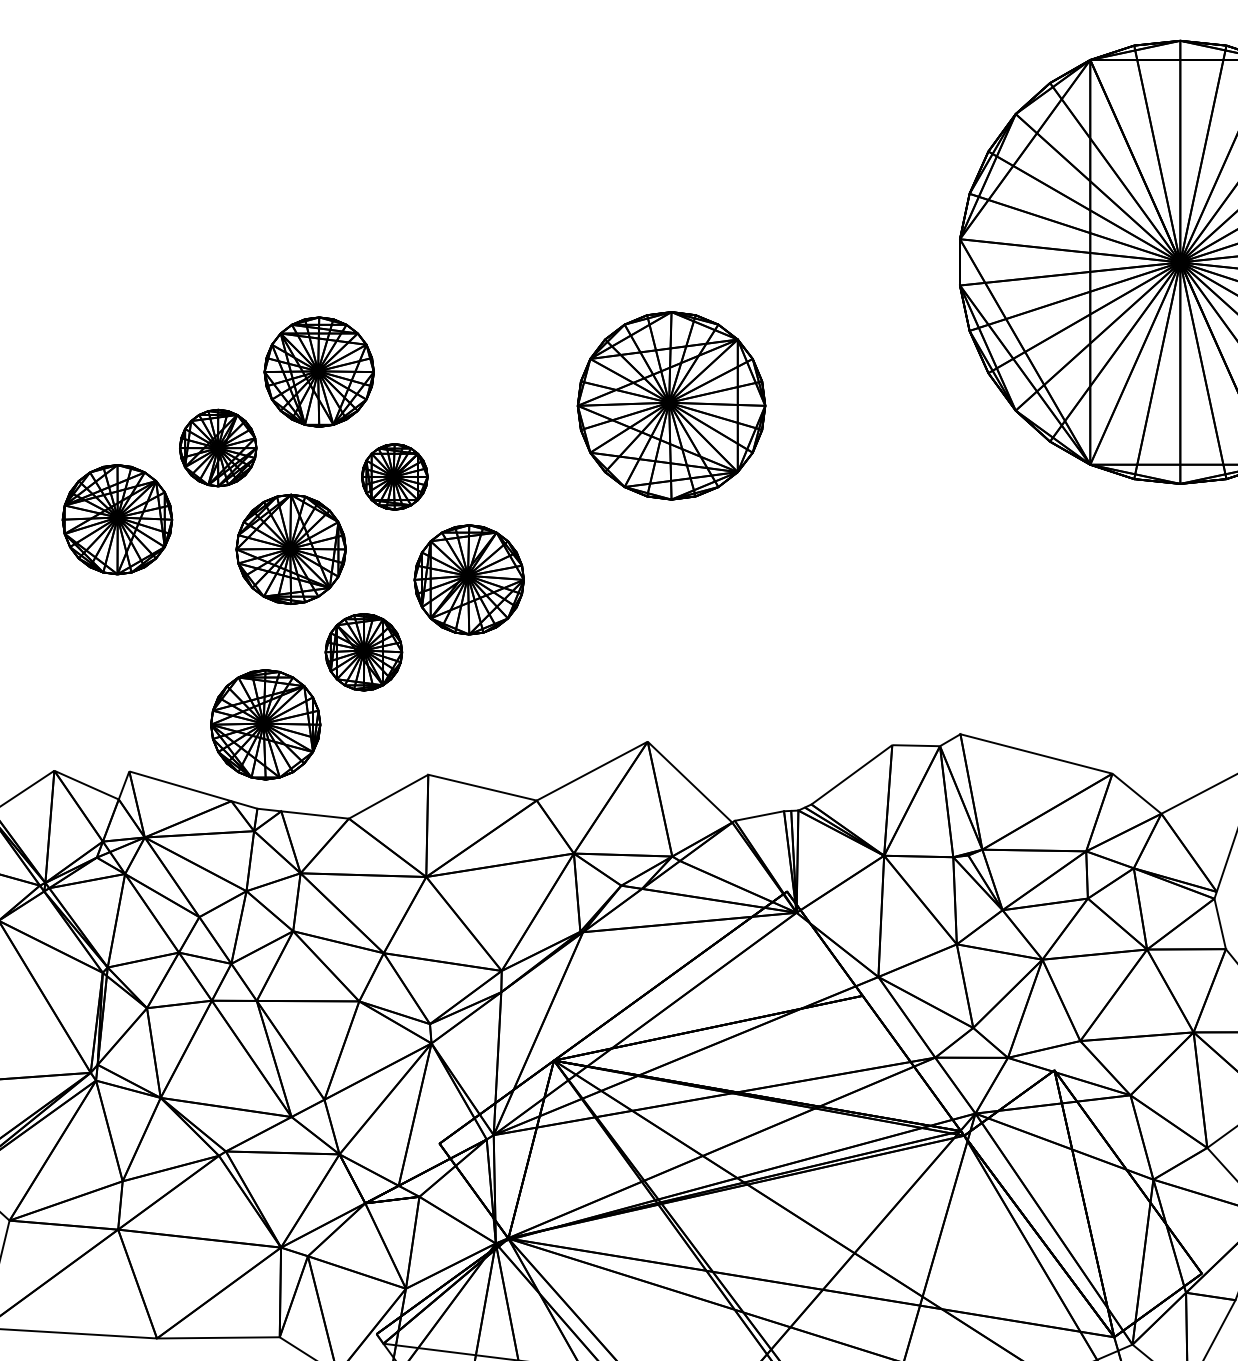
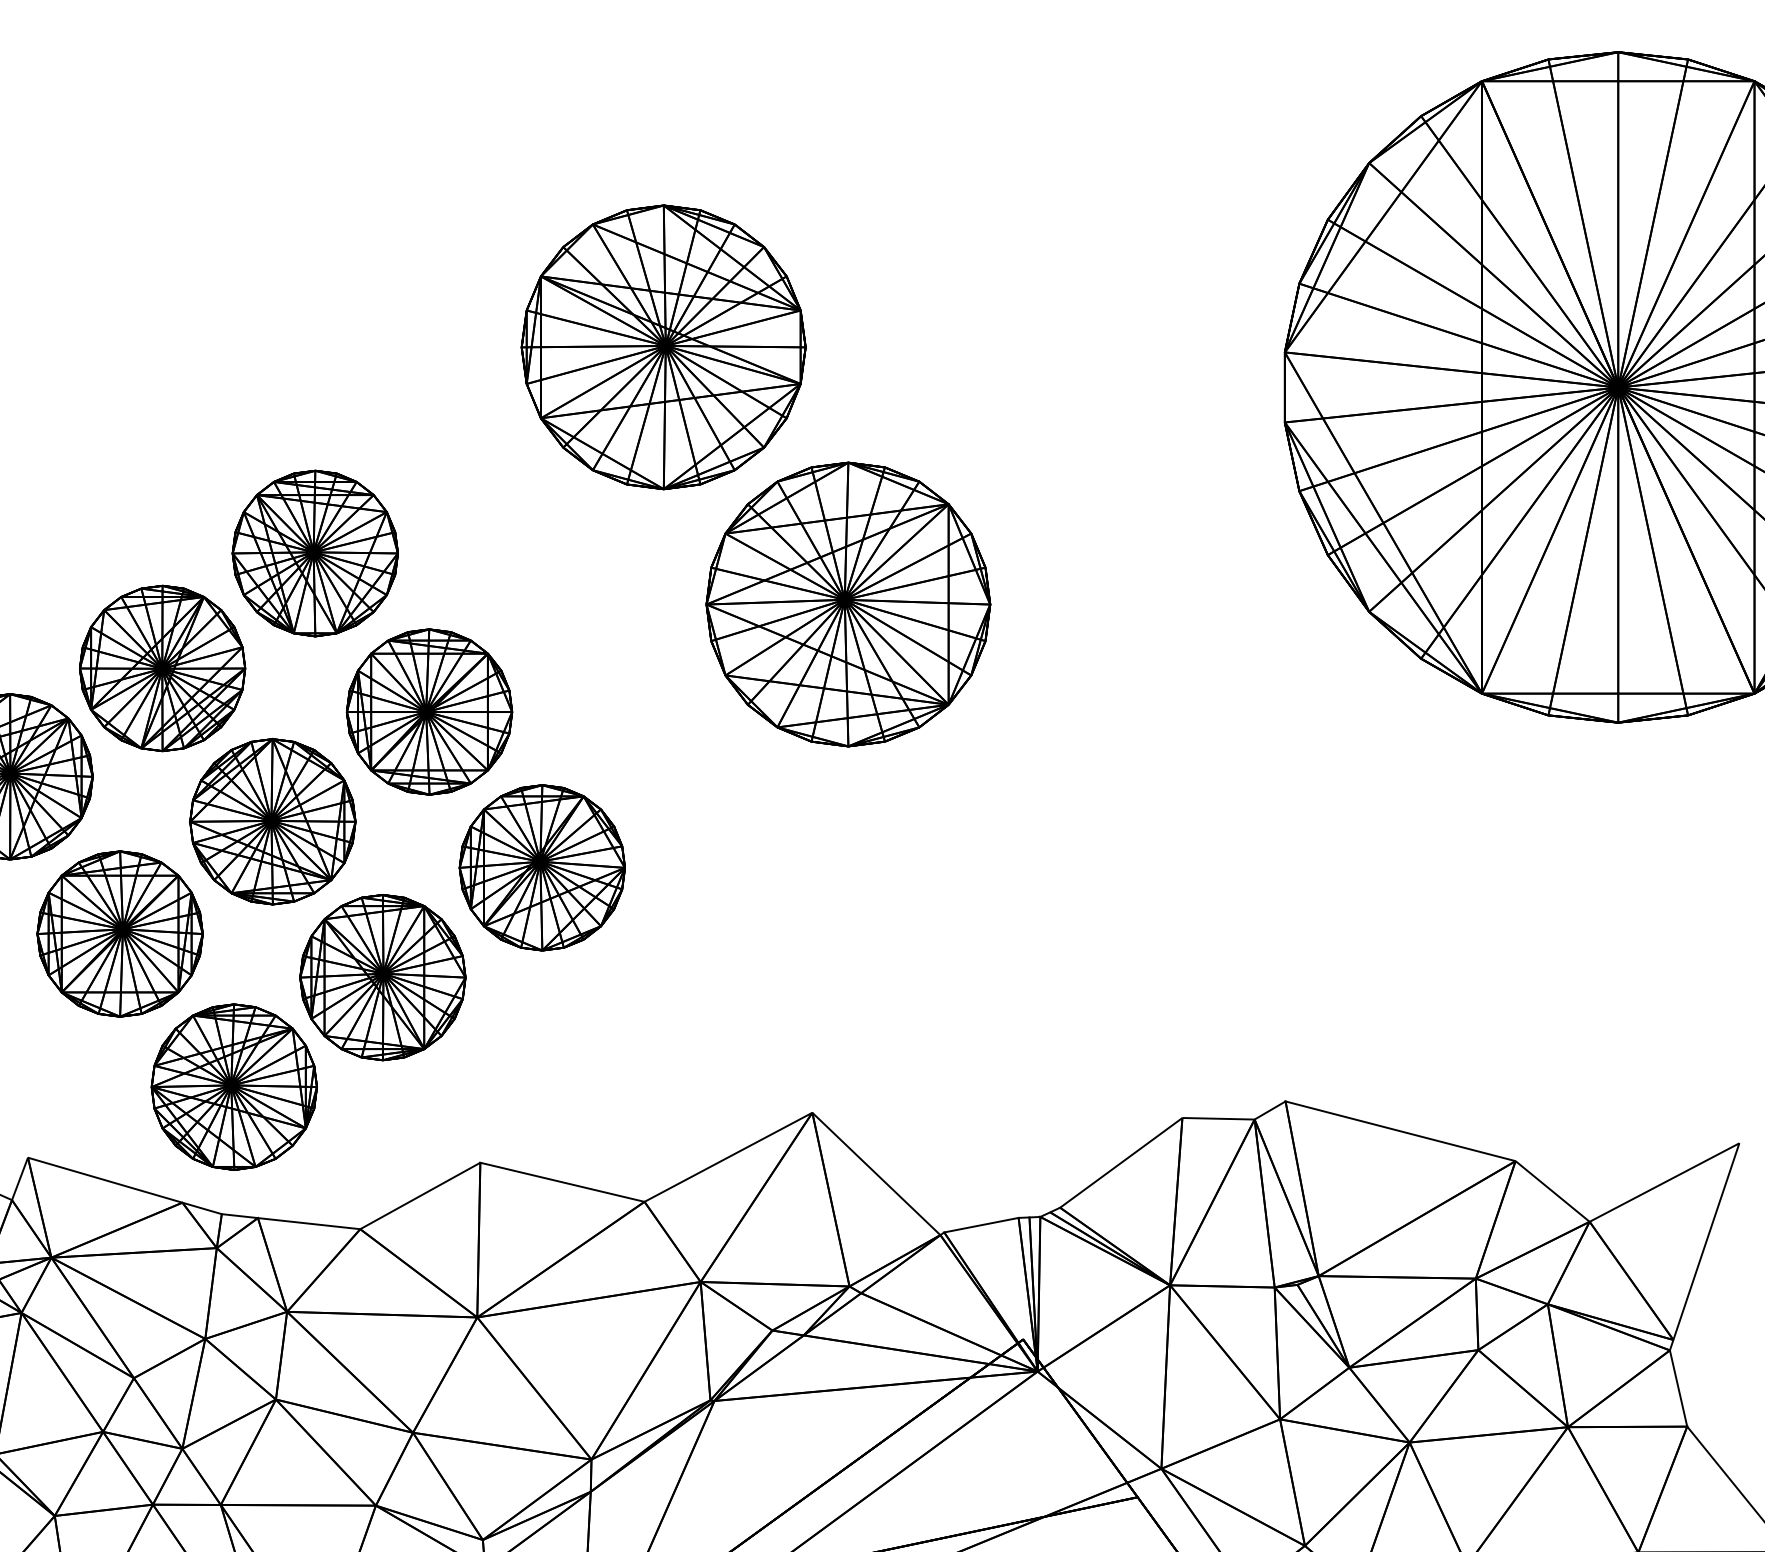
part: (549, 235) -> (663, 346), added
part: (217, 447) -> (161, 667), size x1.43
part: (394, 476) -> (429, 711), size x1.67
part: (189, 623) -> (119, 933), added
part: (363, 651) -> (382, 976), size x1.43

